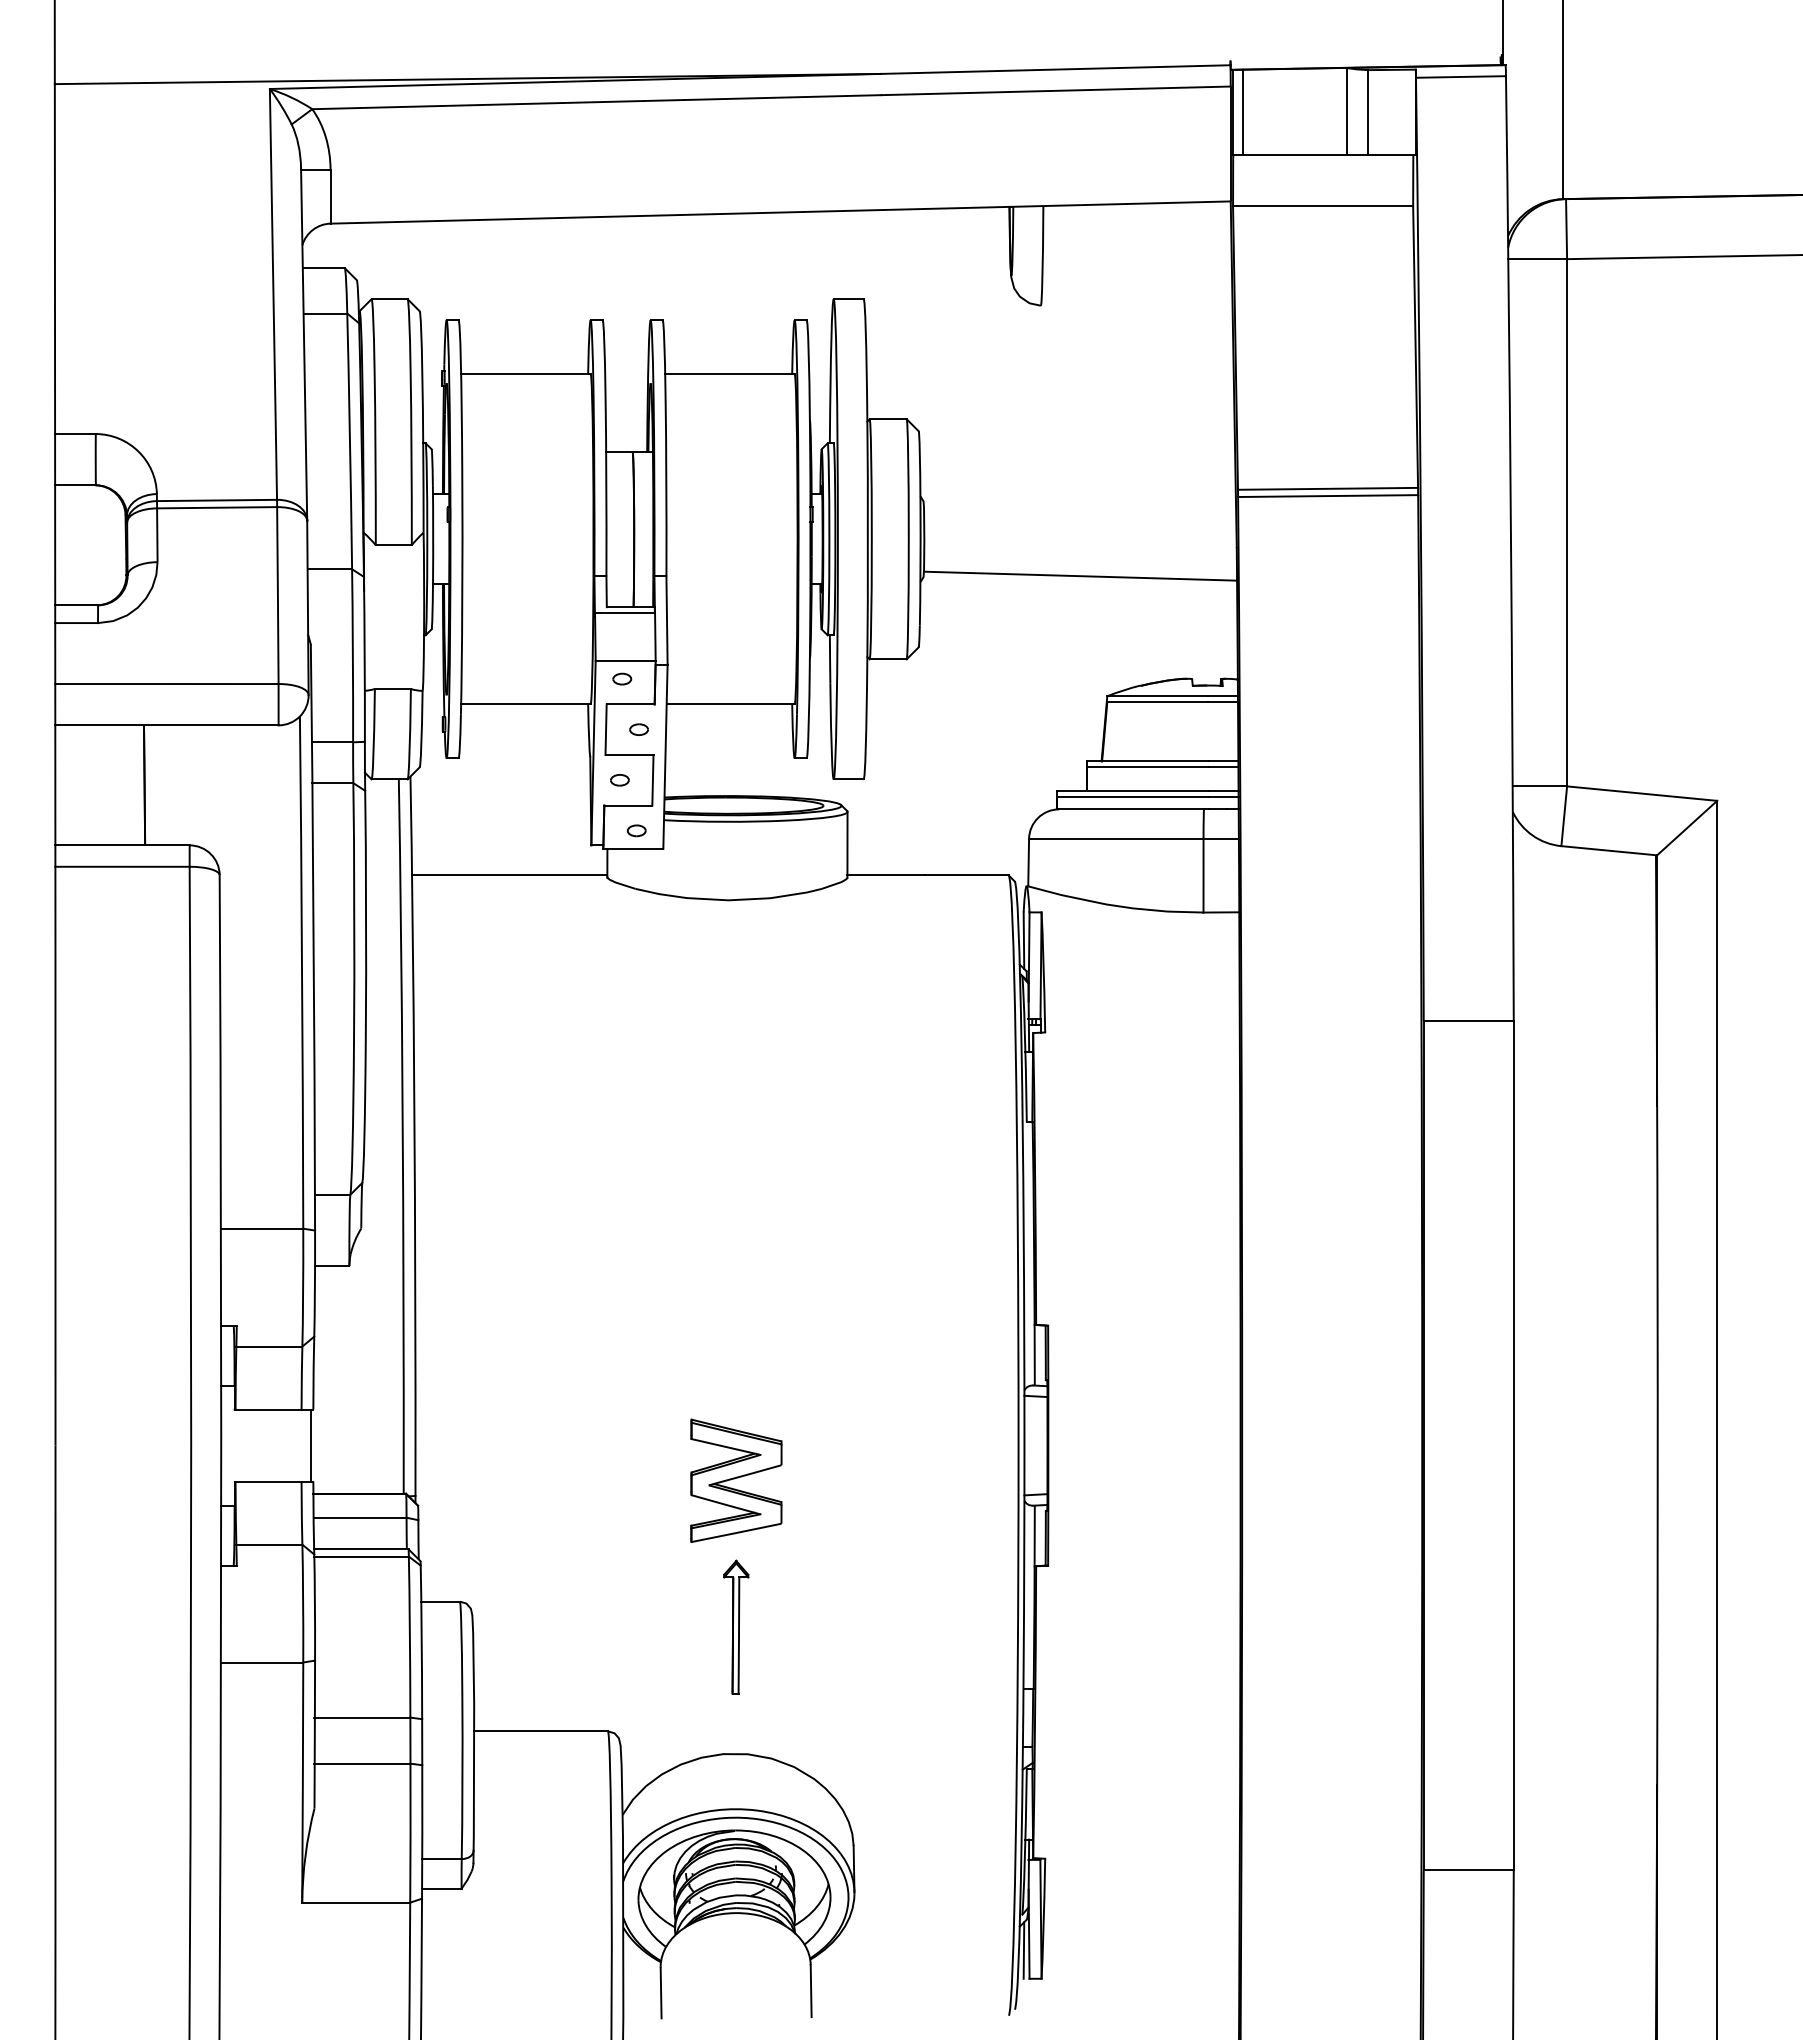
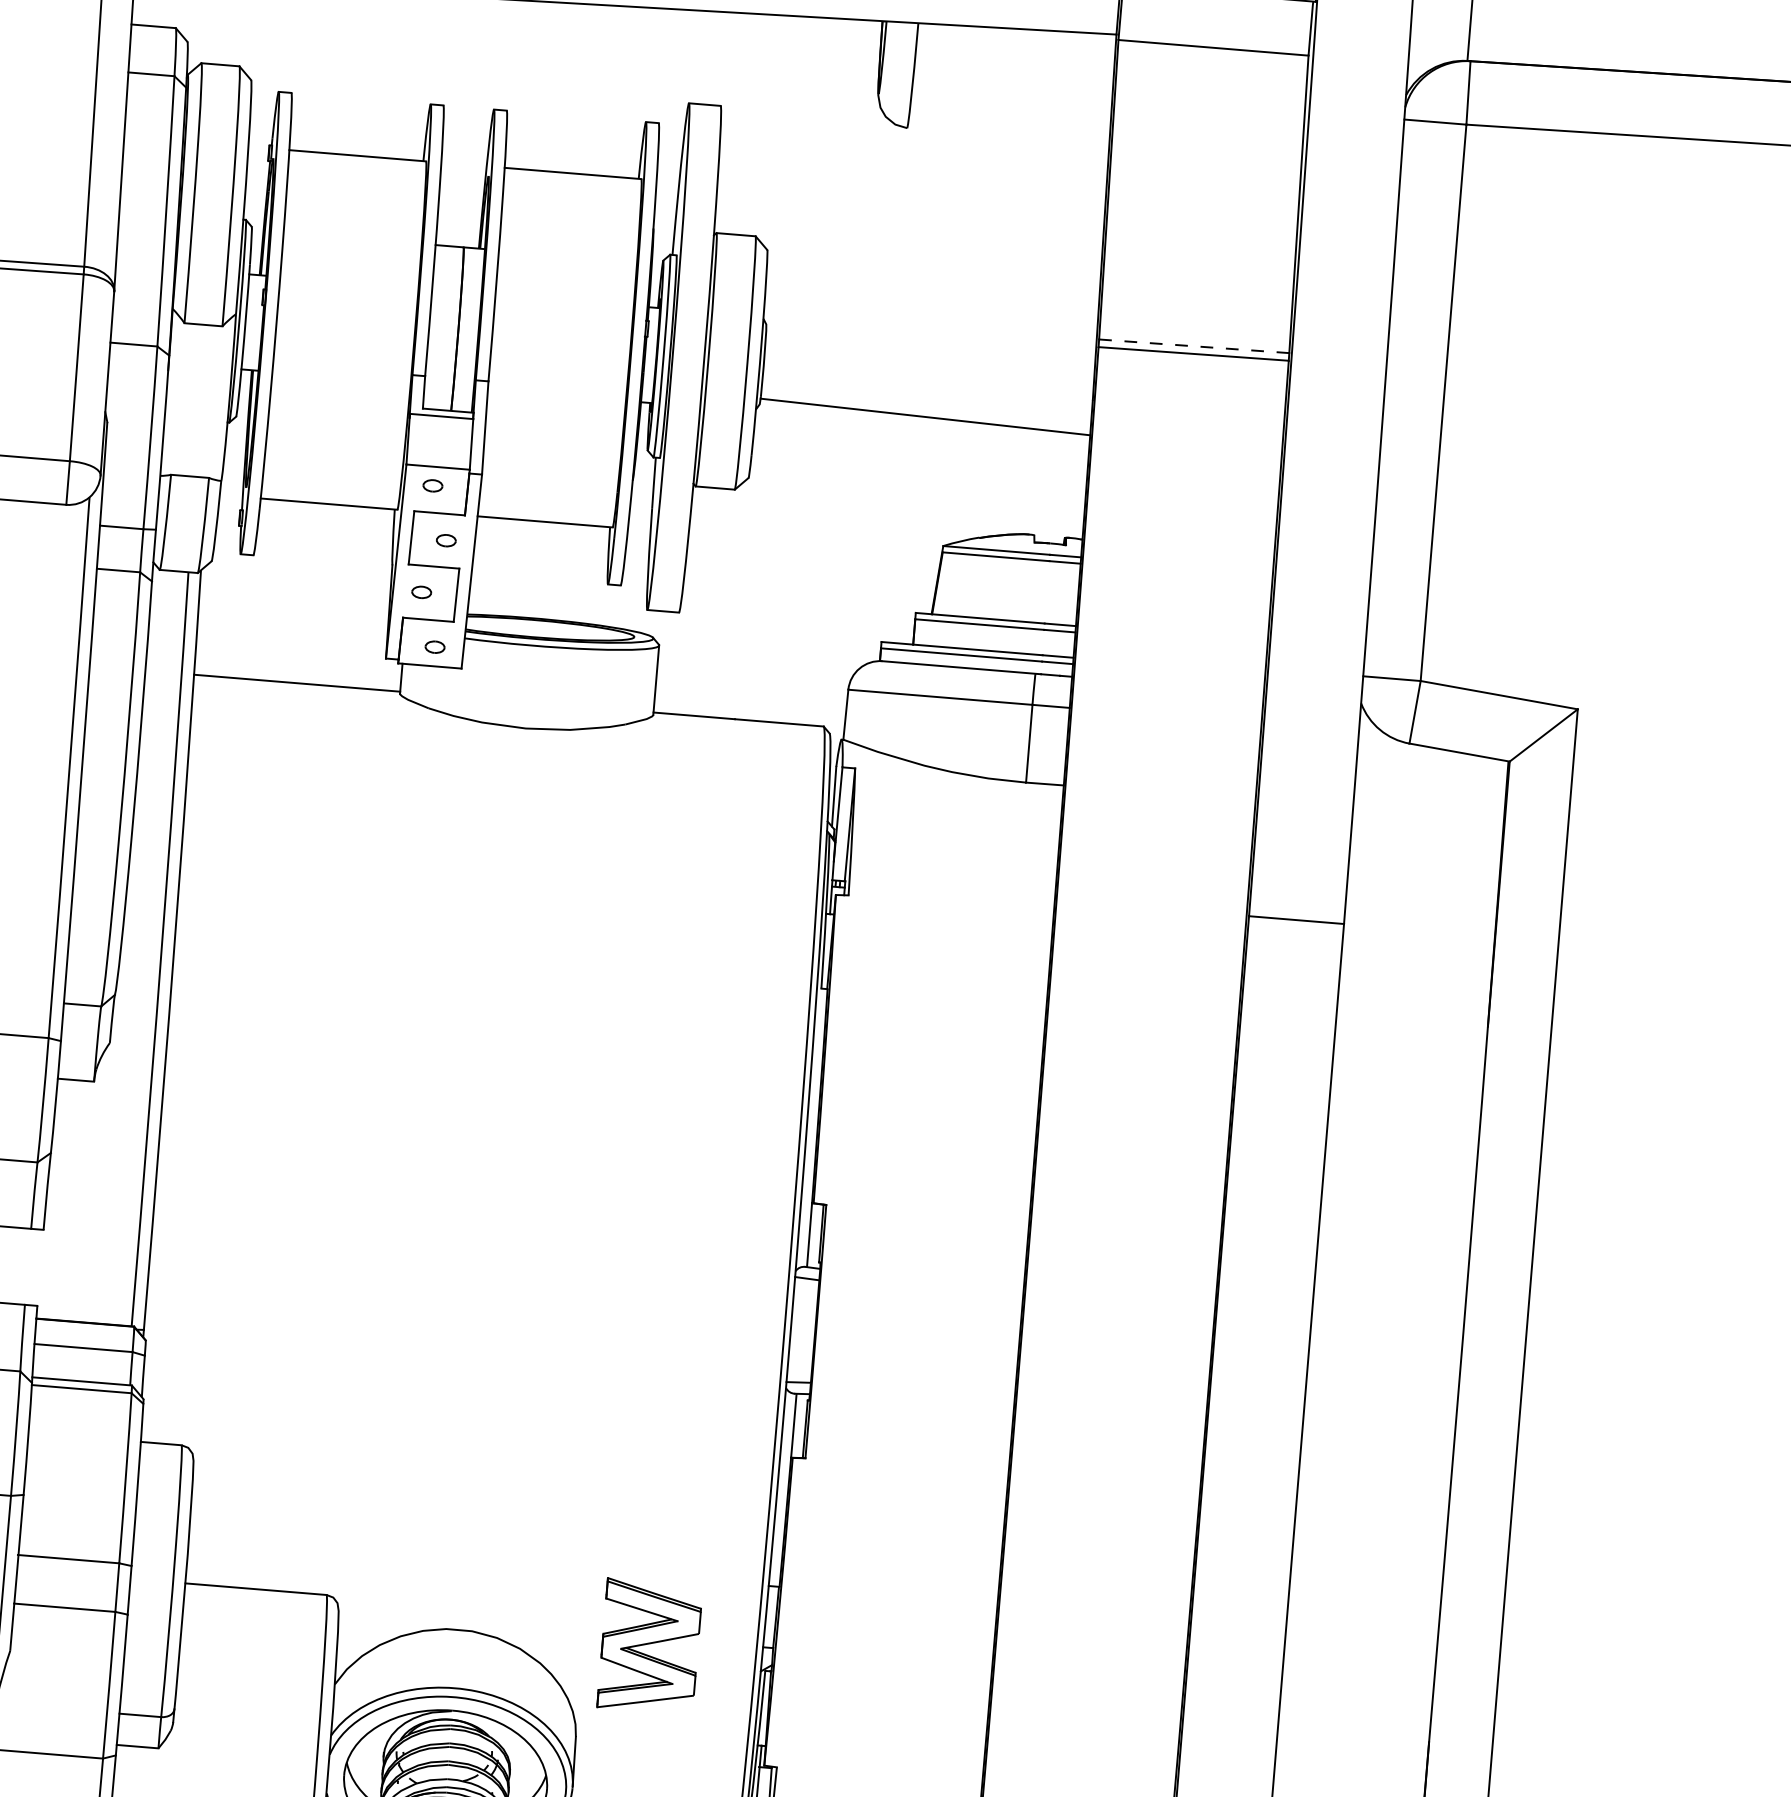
line: (1328, 488) -> (1194, 345), solid -> dashed
line: (310, 1445) -> (37, 1267), removed
part: (736, 1480) -> (650, 1646), moved
part: (736, 1626) -> (471, 1495), removed

